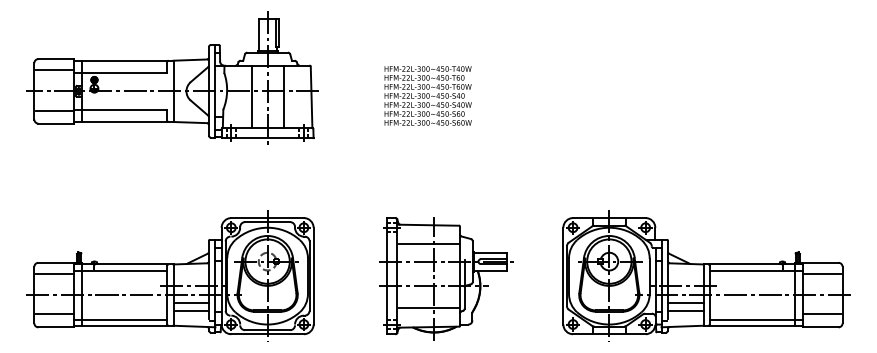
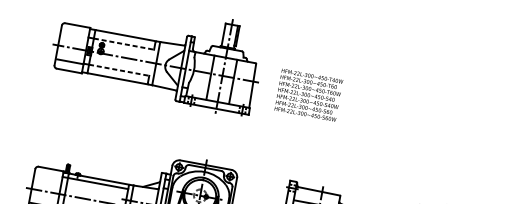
line: (54, 70) -> (75, 33), removed
line: (124, 72) -> (124, 43), solid -> dashed
text: (427, 95) -> (308, 94), moved
line: (124, 109) -> (119, 70), solid -> dashed
line: (54, 274) -> (48, 177), removed

